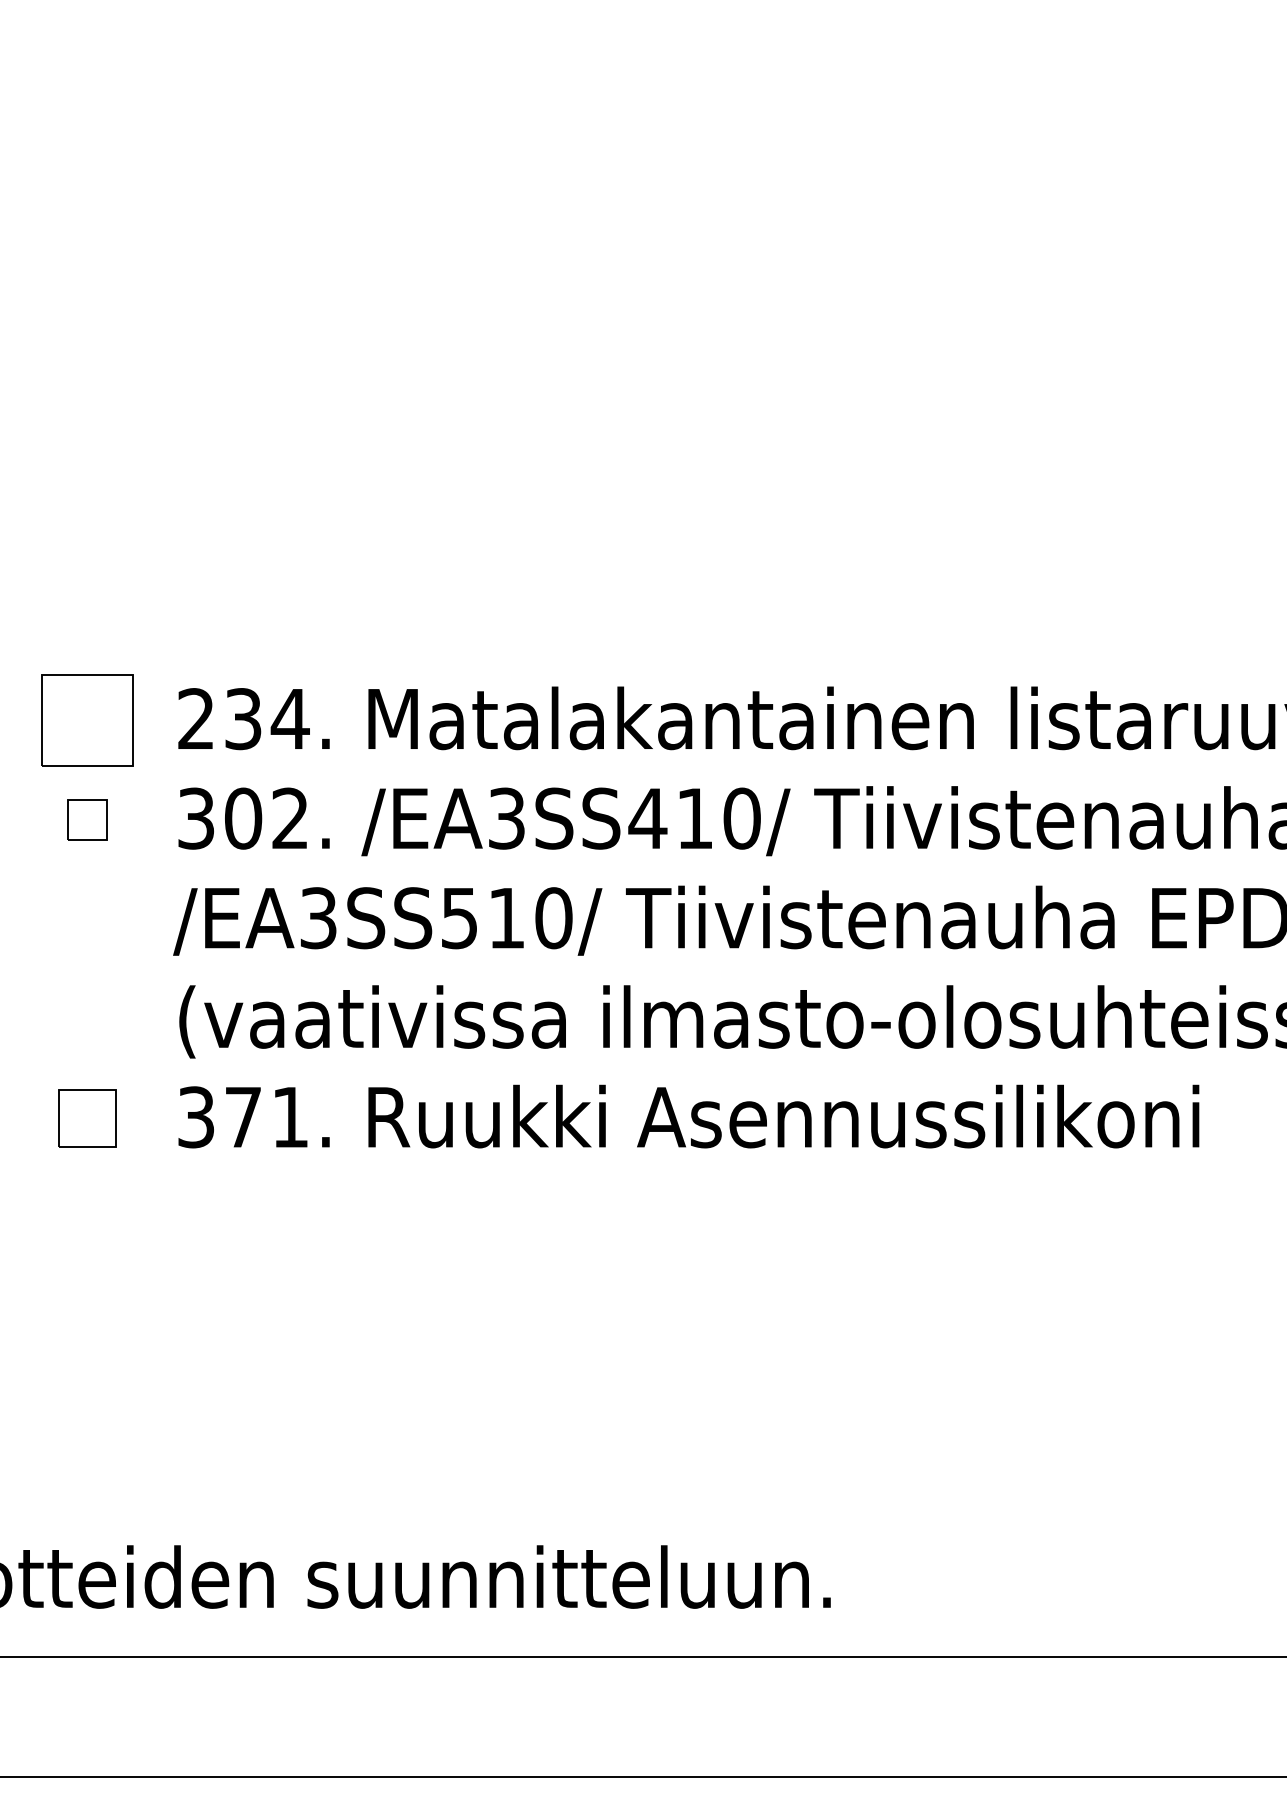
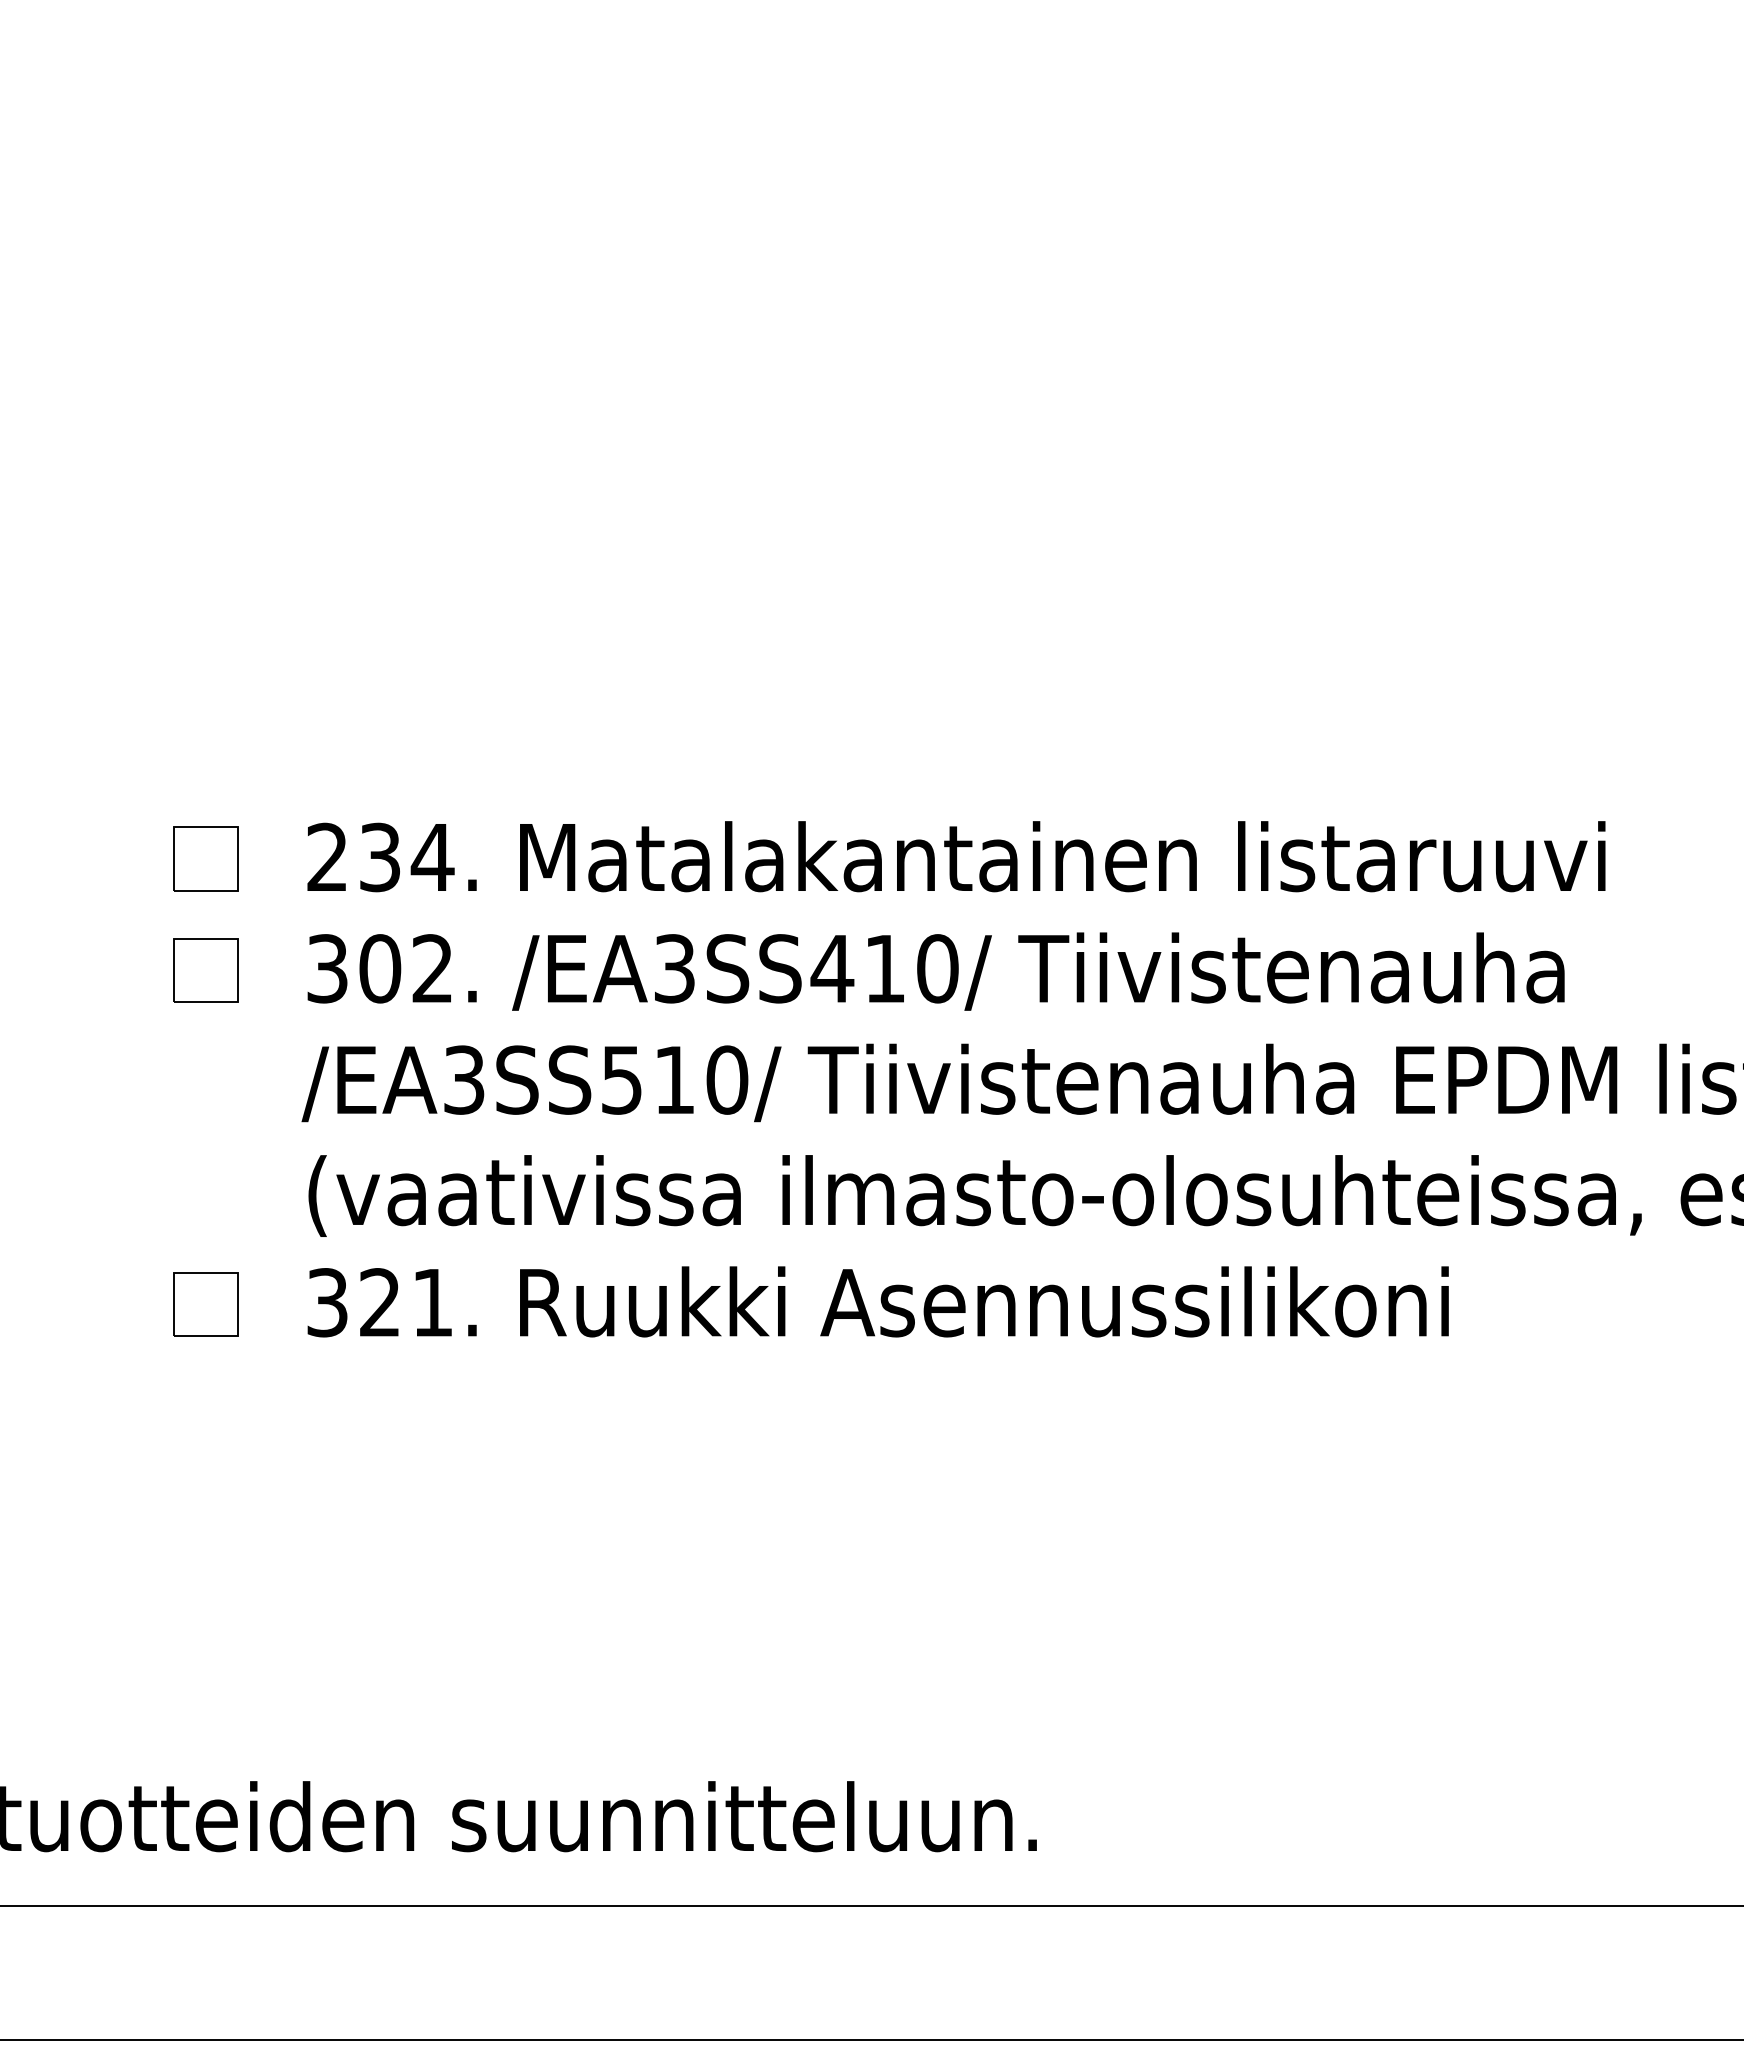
part: (87, 719) -> (205, 858), size x0.62
part: (87, 820) -> (205, 970), size x1.43
text: (242, 1117) -> (379, 1302), 371. -> 321.

